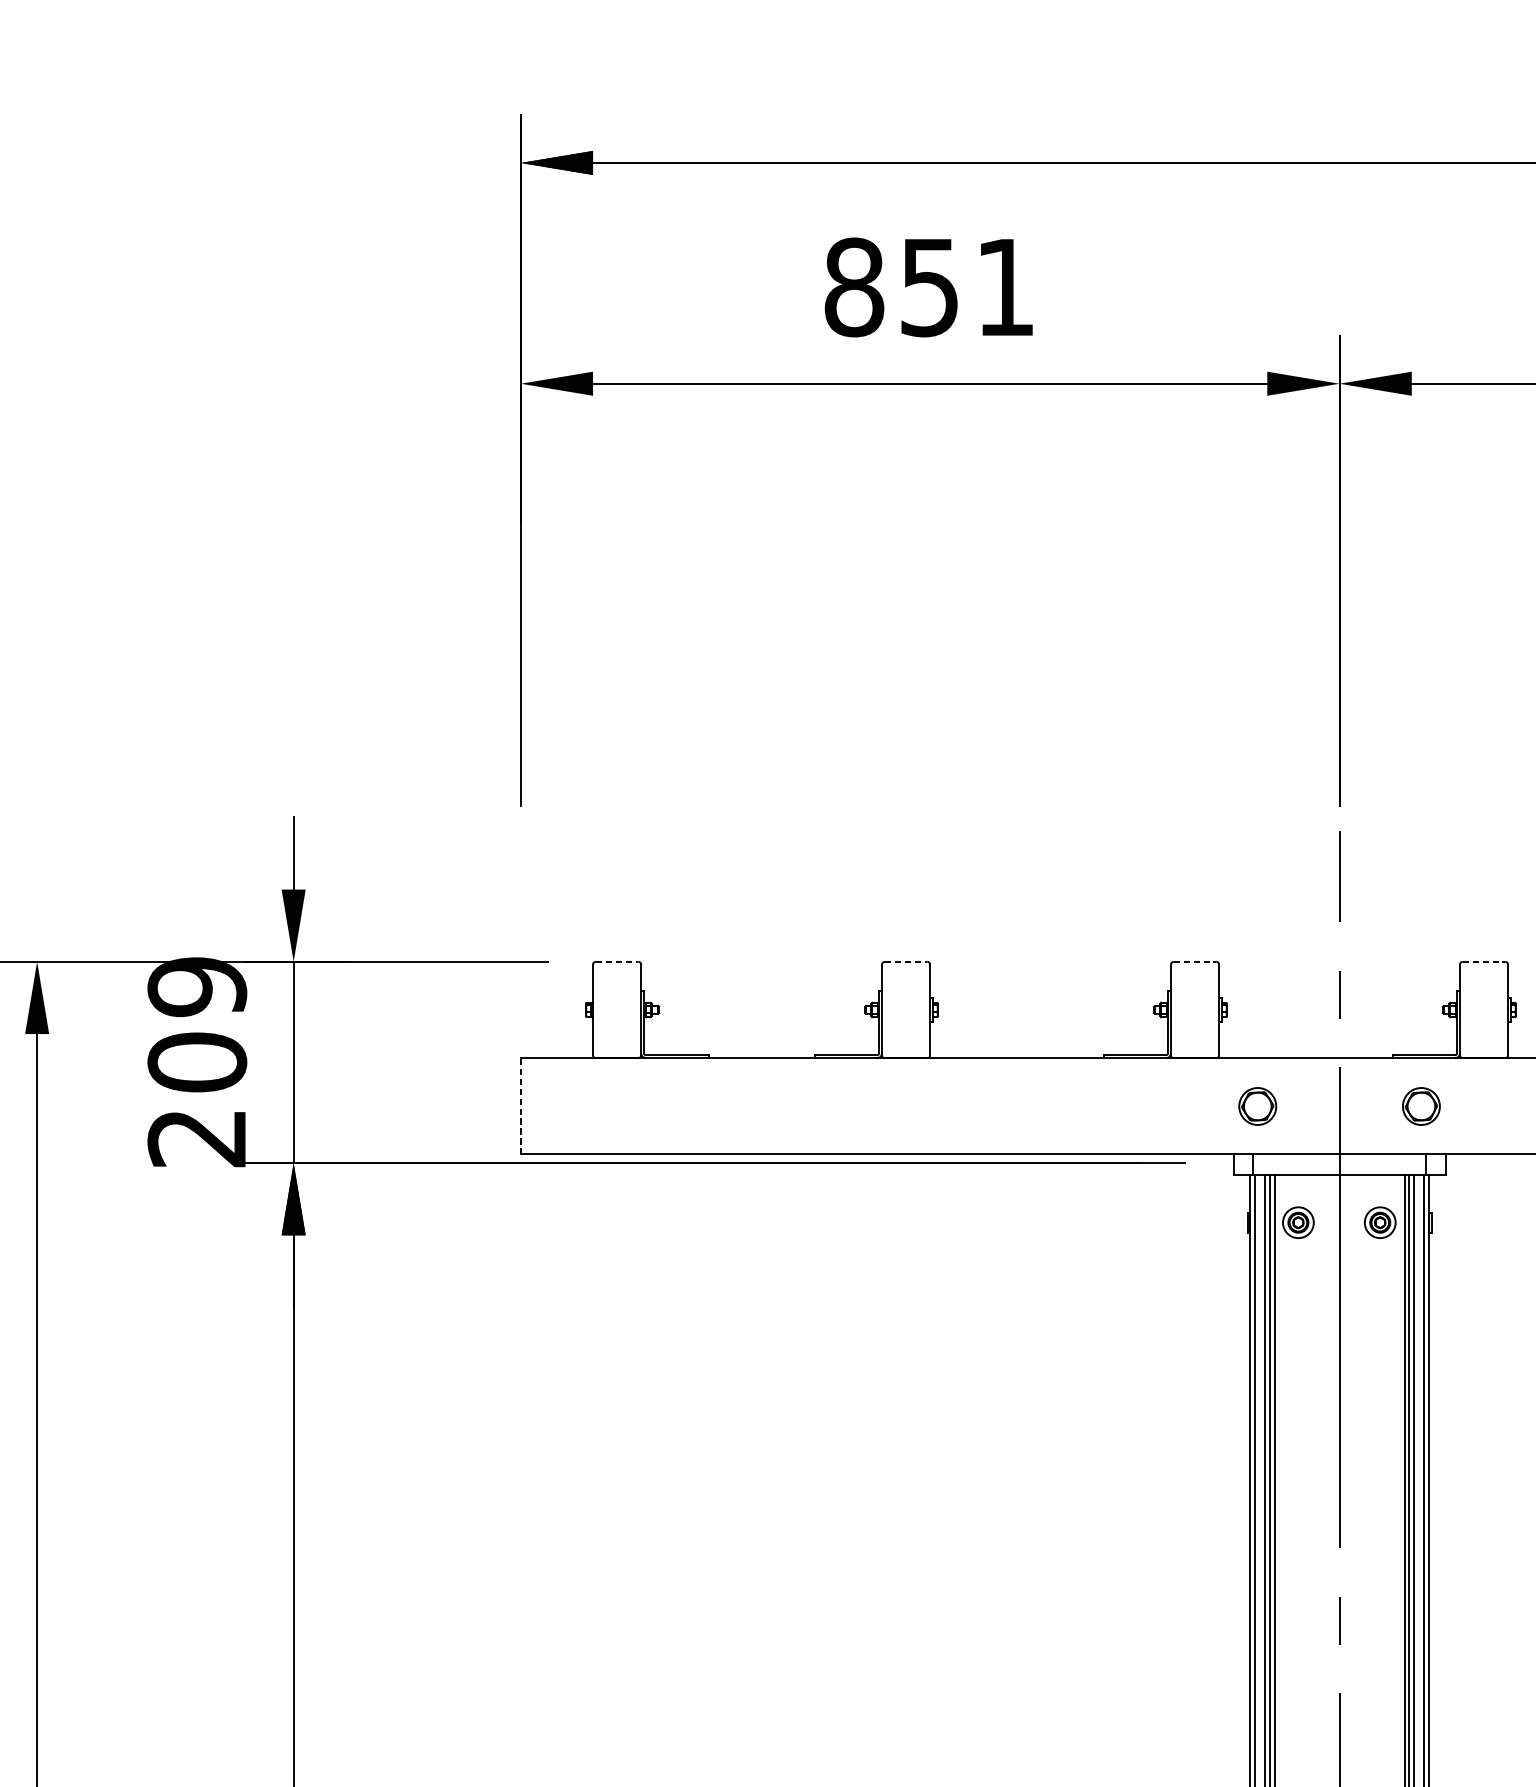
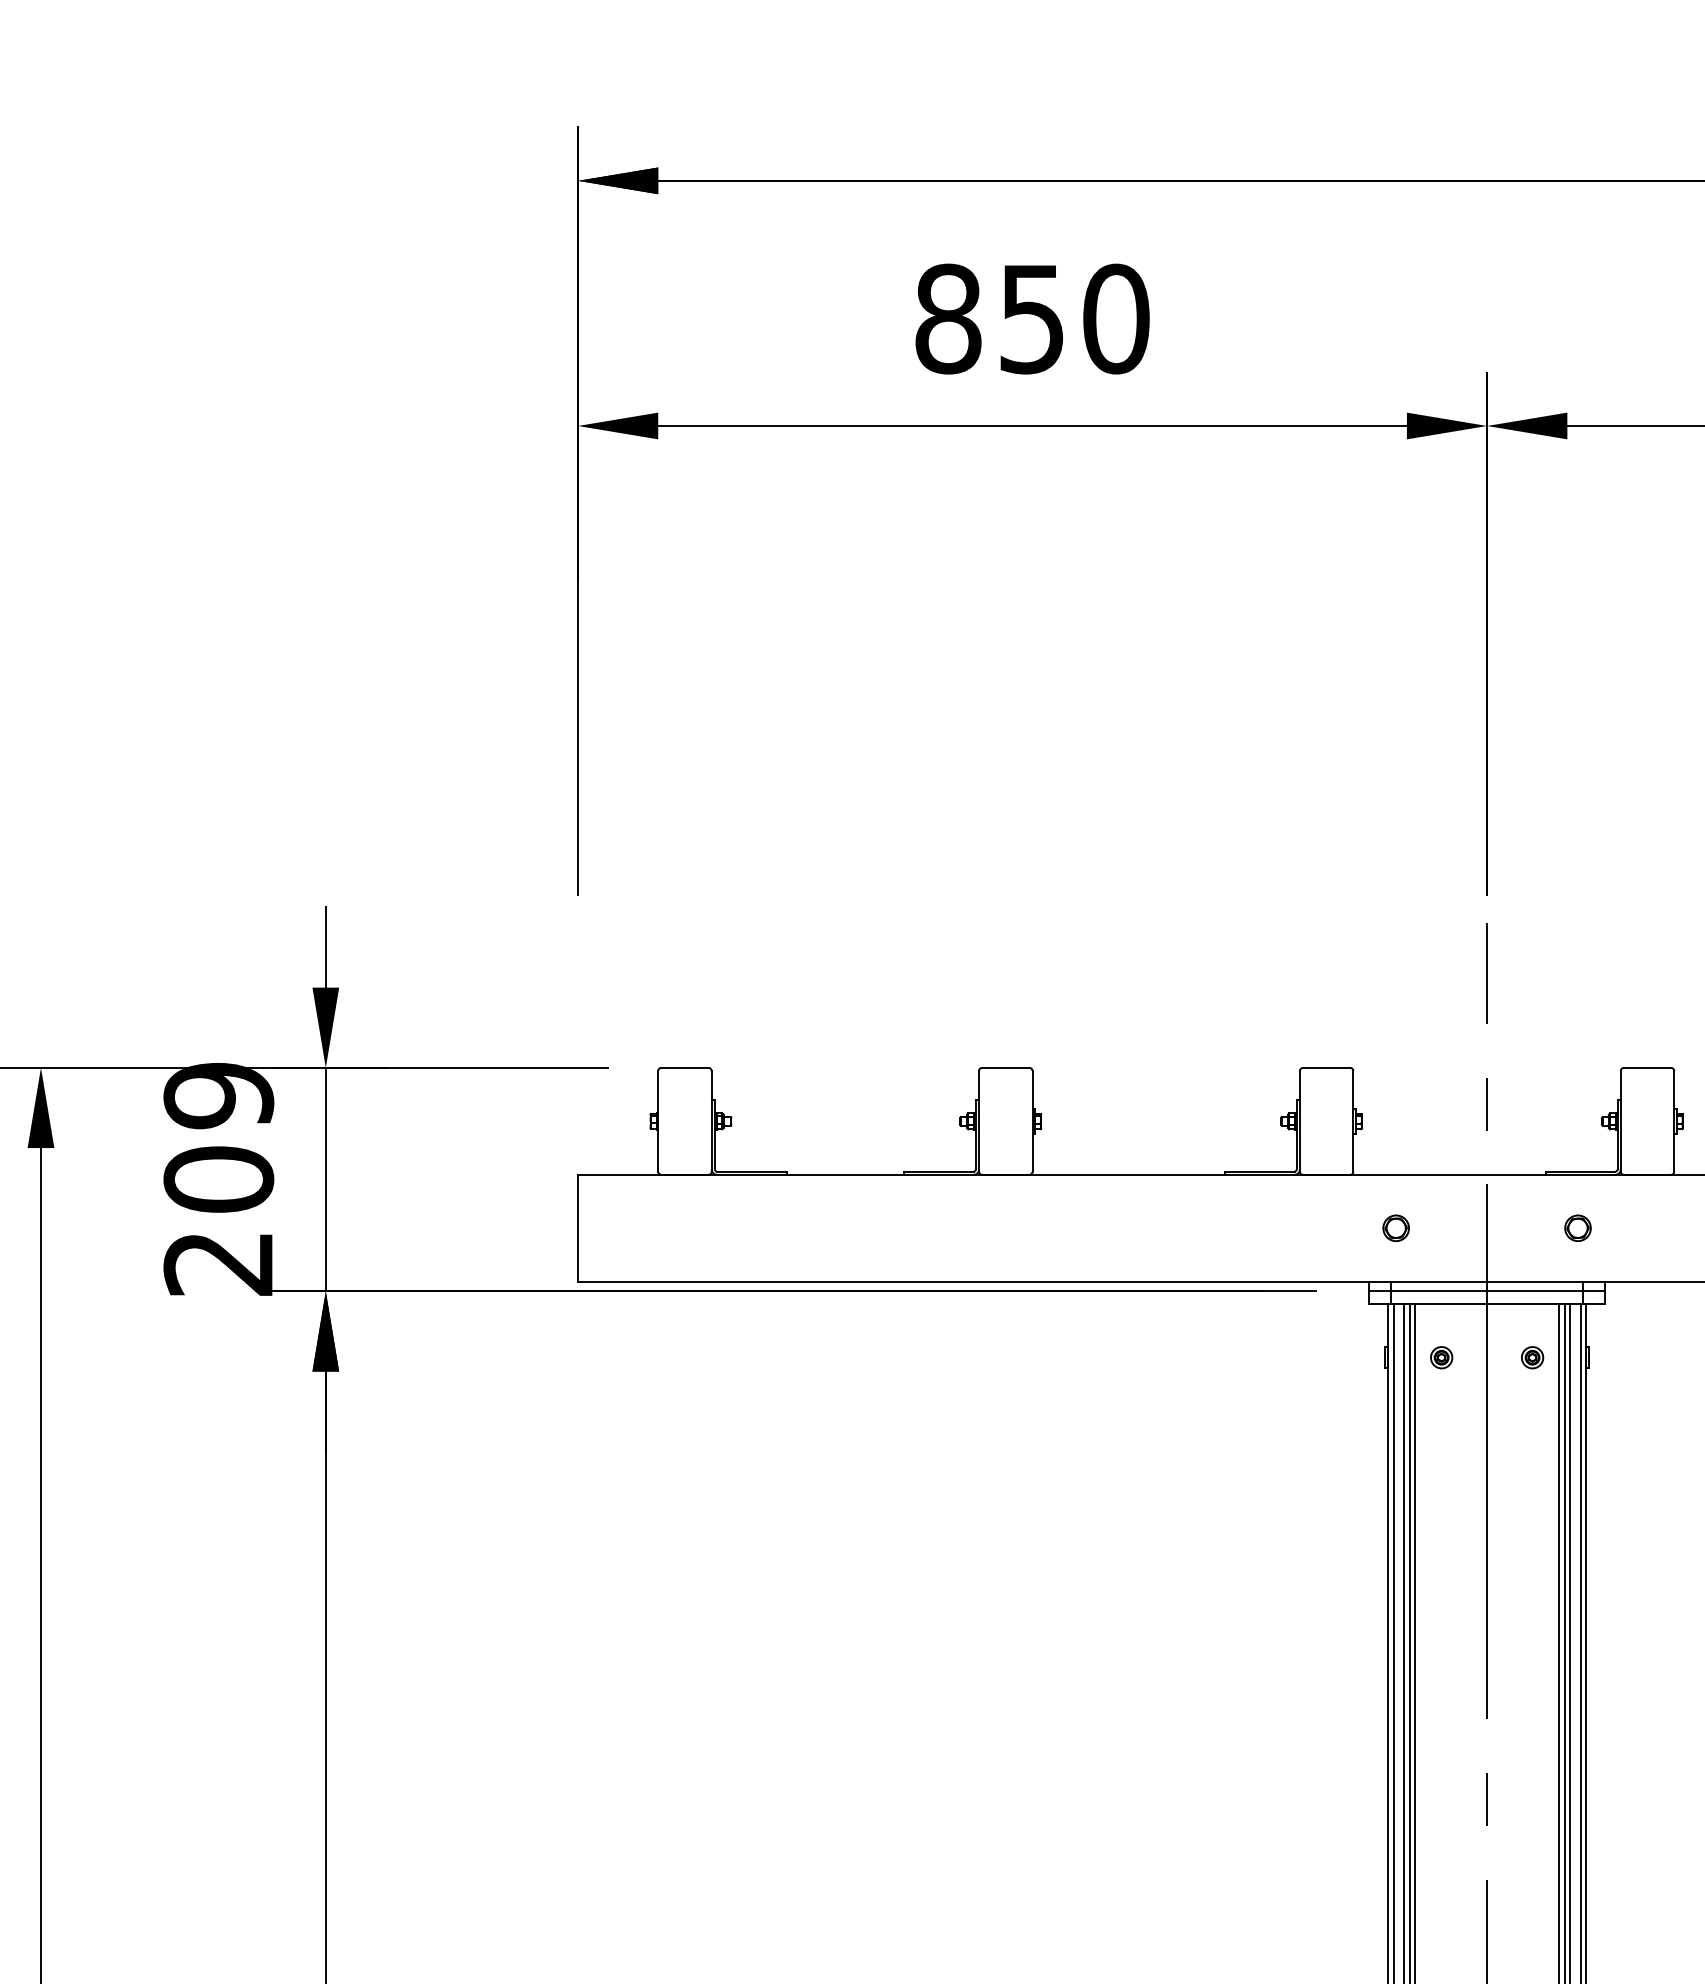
text: (1005, 286) -> (1116, 318), 851 -> 850
line: (616, 961) -> (684, 1067), dashed -> solid
line: (905, 961) -> (1005, 1067), dashed -> solid
line: (1194, 961) -> (1326, 1067), dashed -> solid
line: (1483, 961) -> (1647, 1067), dashed -> solid
line: (520, 1105) -> (577, 1227), dashed -> solid
part: (1257, 1105) -> (1395, 1227), size x0.62
part: (1420, 1105) -> (1577, 1227), size x0.62
line: (1338, 1163) -> (1486, 1291), added
part: (1298, 1222) -> (1441, 1357), size x0.62
part: (1380, 1222) -> (1532, 1357), size x0.62

